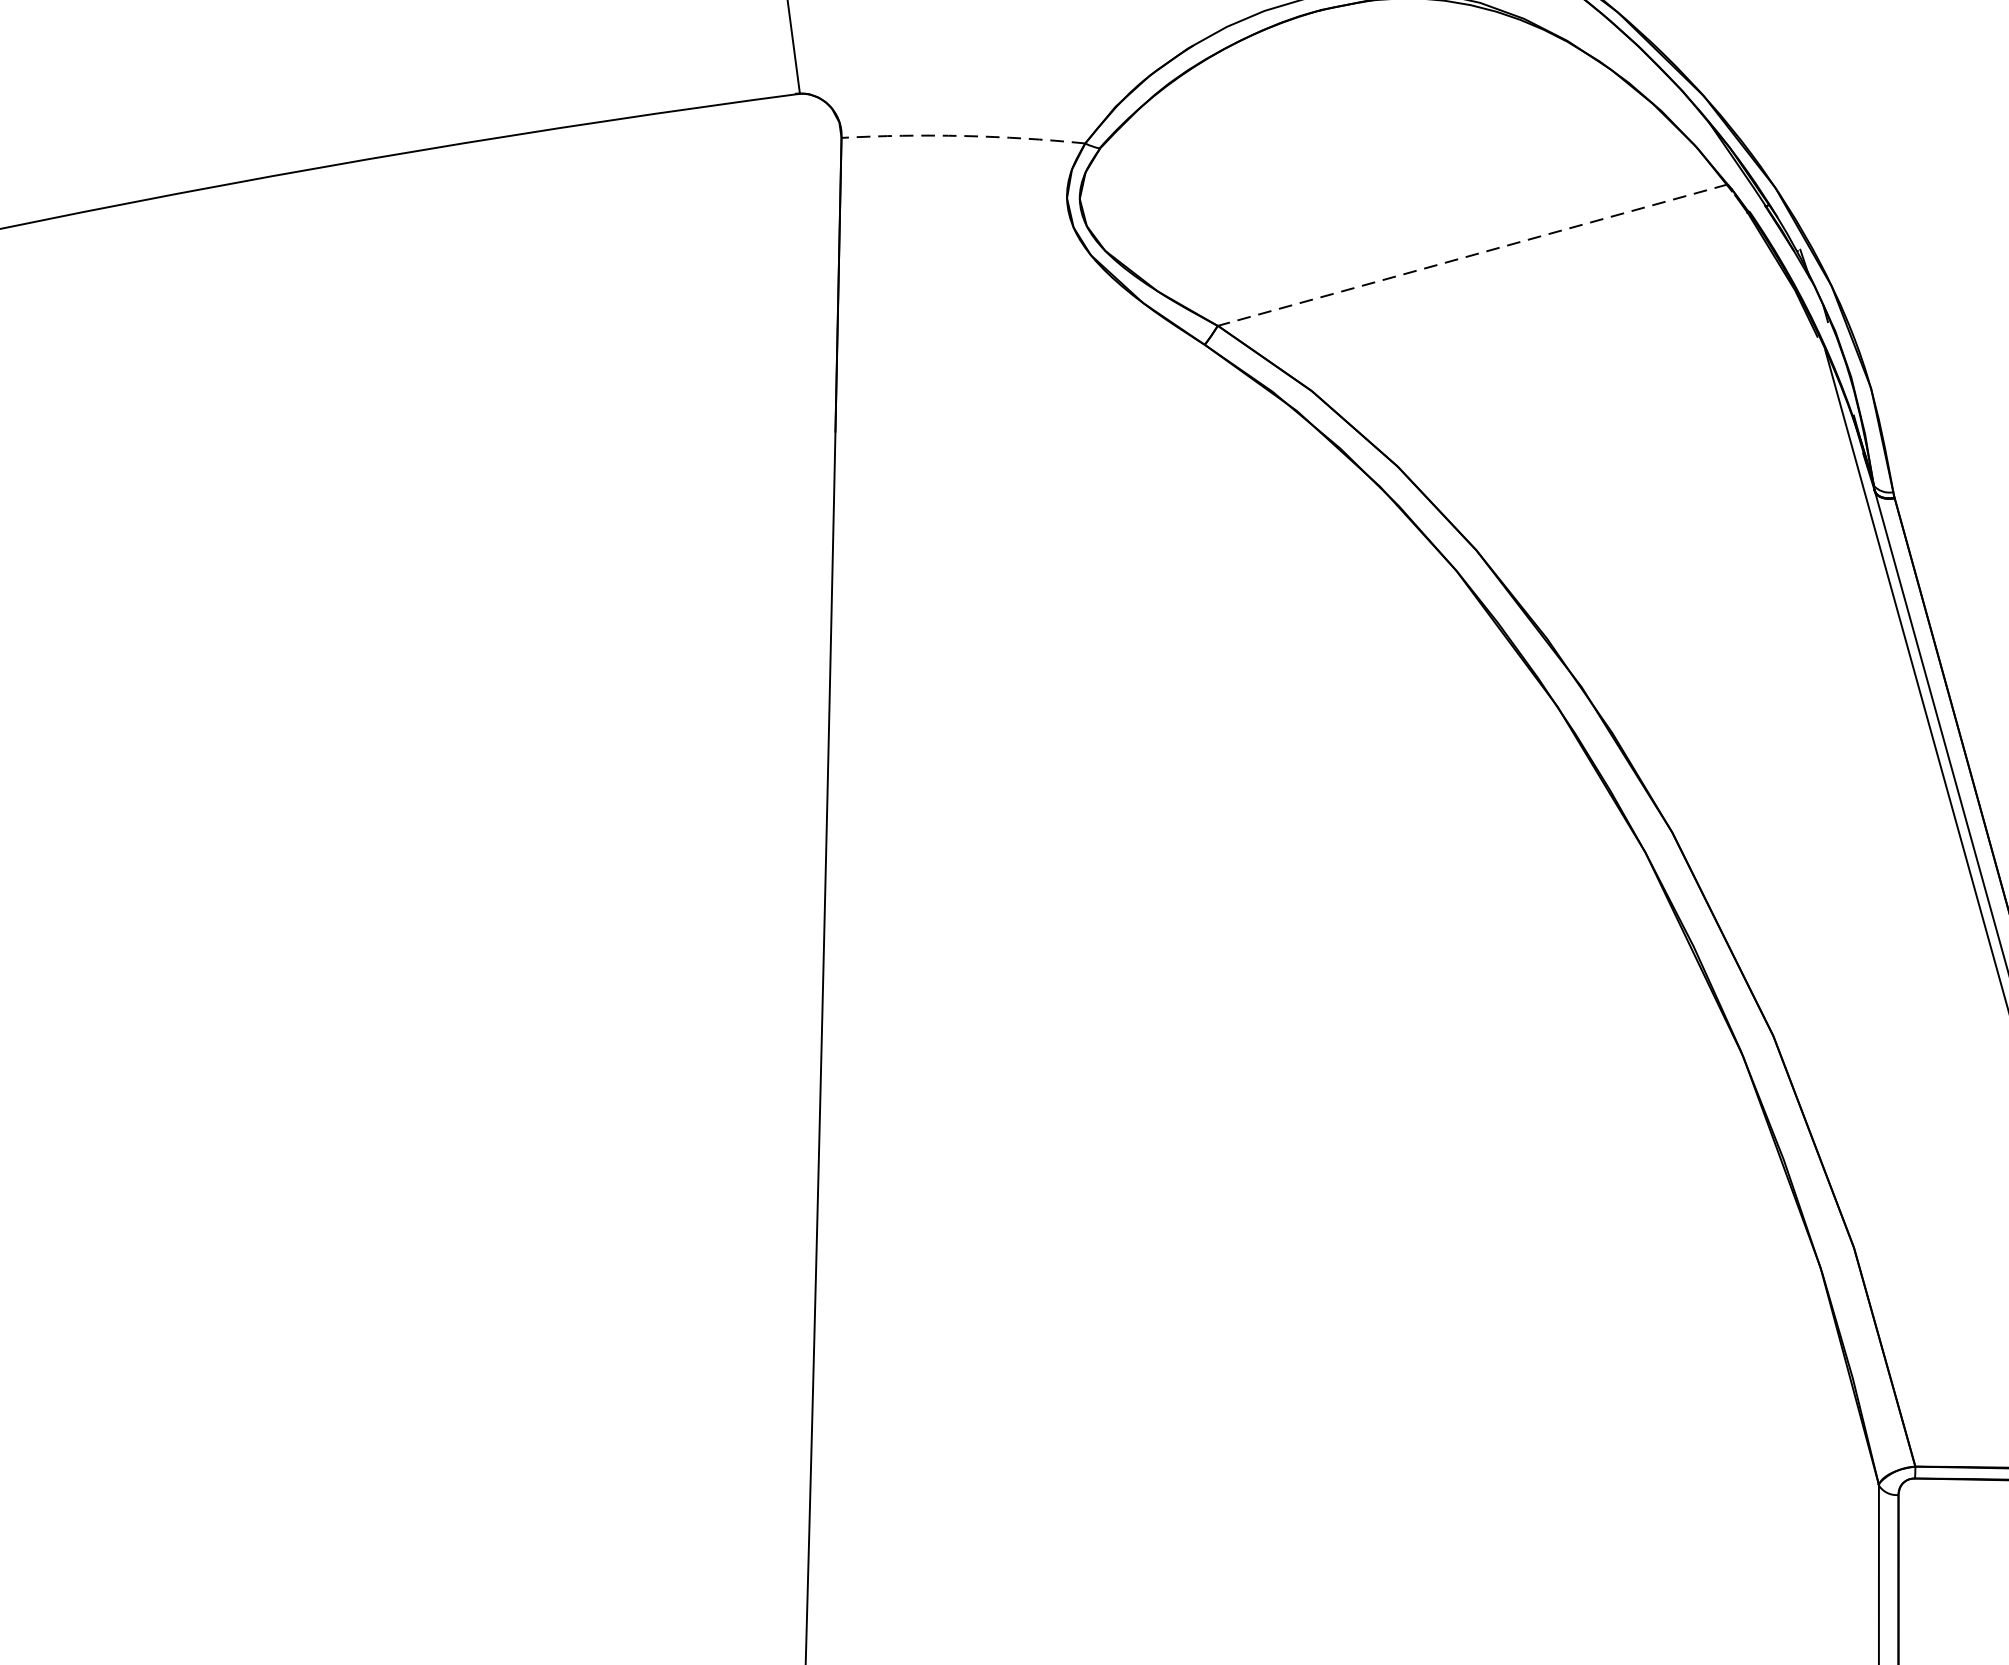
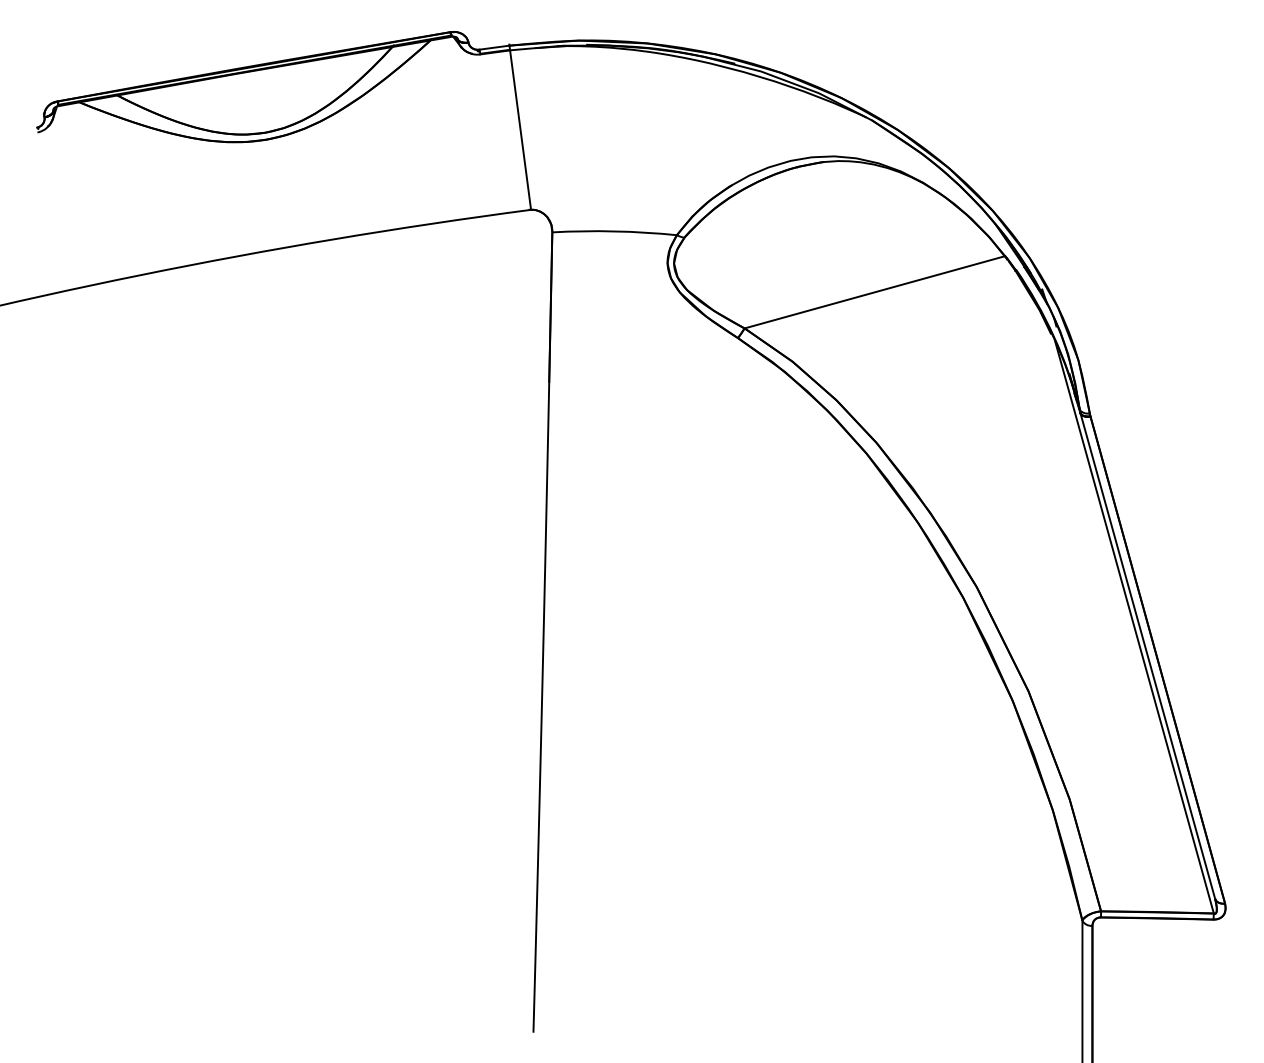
arc: (963, 136) -> (614, 231), dashed -> solid
line: (1471, 255) -> (874, 292), dashed -> solid

